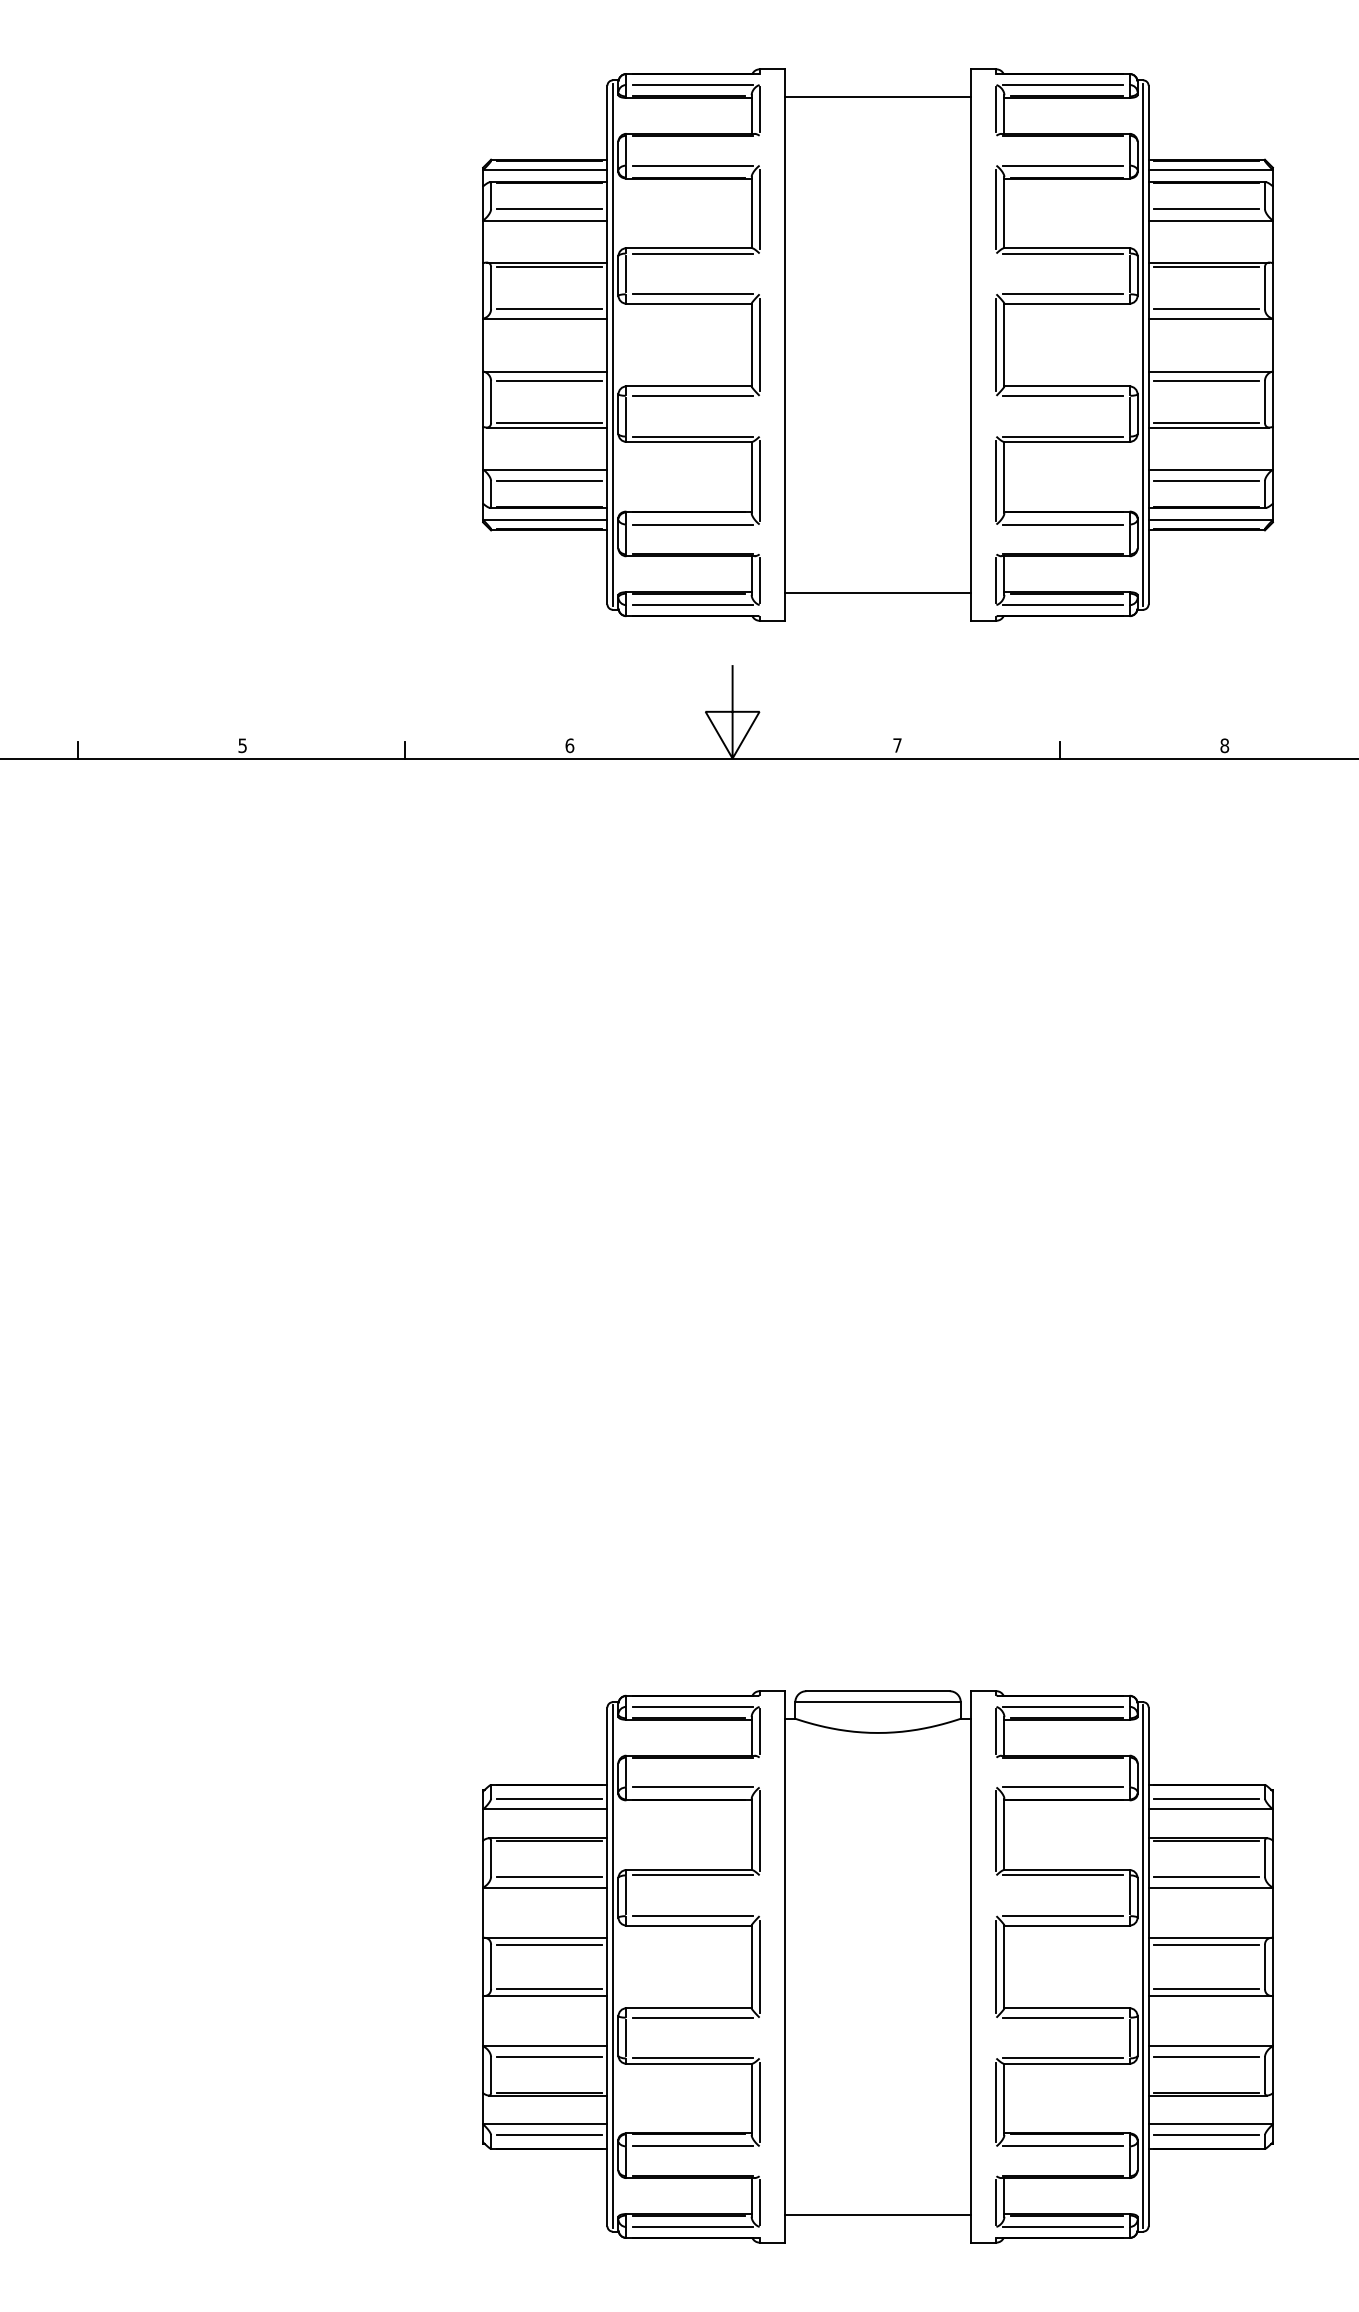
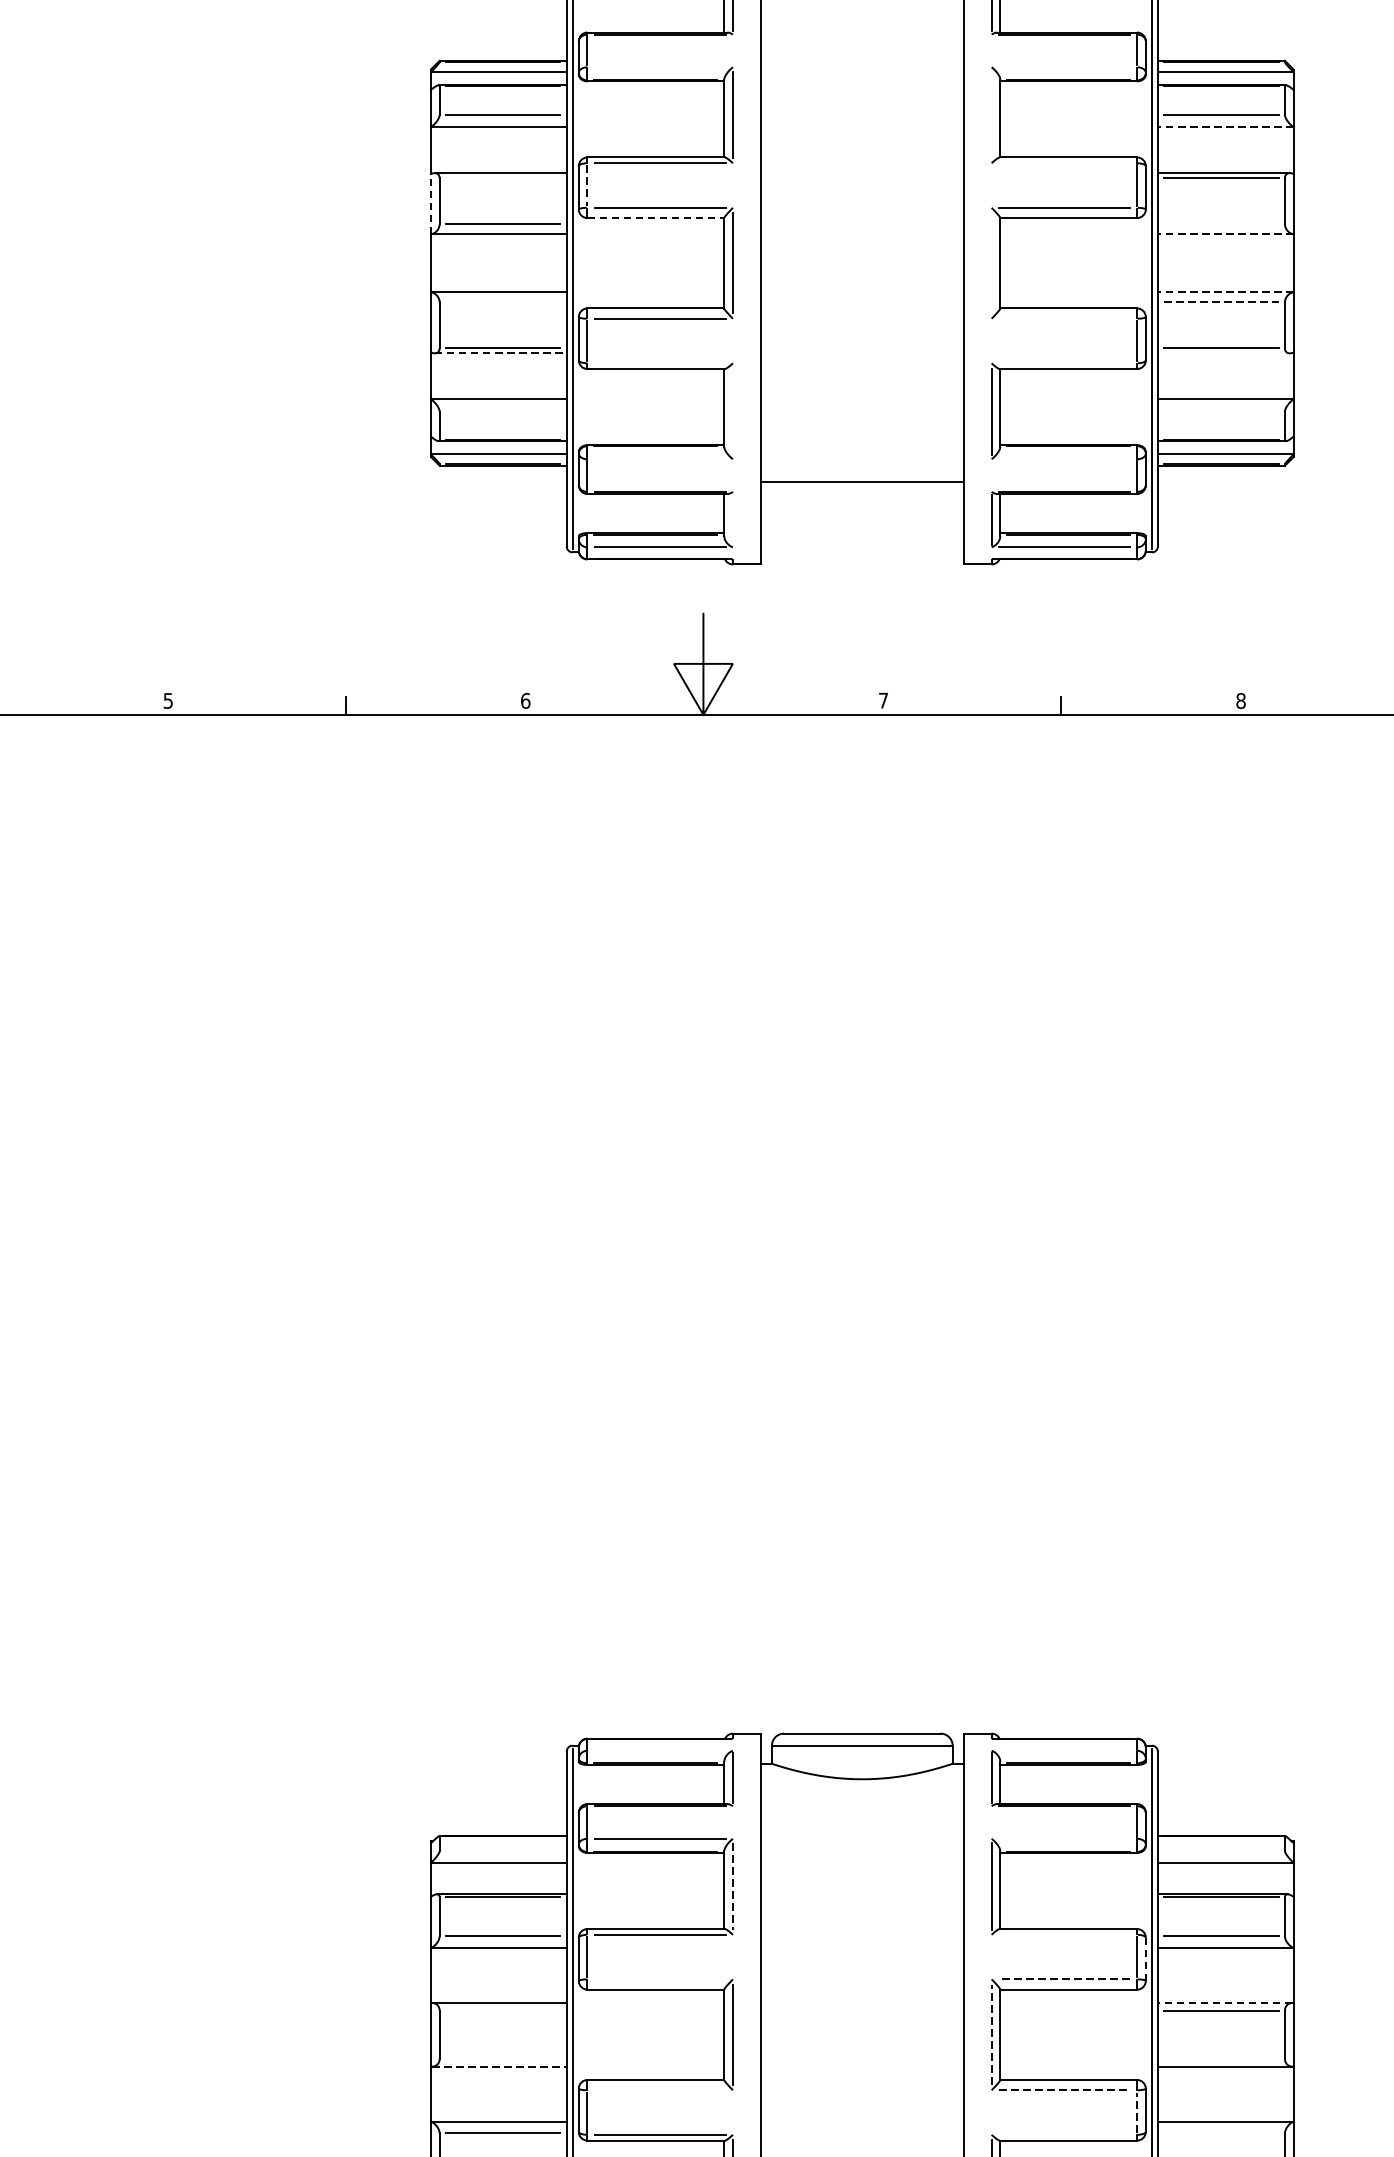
line: (692, 165) -> (659, 67), removed
line: (1062, 165) -> (1063, 67), removed
line: (996, 208) -> (991, 114), removed
line: (1210, 220) -> (1225, 127), solid -> dashed
line: (1062, 253) -> (1063, 163), removed
line: (548, 267) -> (502, 178), removed
line: (626, 274) -> (587, 186), solid -> dashed
line: (483, 290) -> (431, 203), solid -> dashed
line: (689, 303) -> (656, 217), solid -> dashed
line: (1206, 309) -> (1221, 224), removed
line: (1210, 318) -> (1225, 234), solid -> dashed
line: (996, 344) -> (991, 262), removed
line: (1210, 371) -> (1225, 292), solid -> dashed
line: (548, 380) -> (502, 301), removed
line: (1207, 380) -> (1222, 301), solid -> dashed
line: (1062, 395) -> (1063, 318), removed
line: (547, 427) -> (501, 353), solid -> dashed
line: (1208, 427) -> (1223, 353), removed
line: (692, 436) -> (659, 363), removed
line: (1062, 436) -> (1063, 363), removed
line: (548, 480) -> (502, 411), removed
line: (759, 480) -> (732, 411), removed
line: (1206, 480) -> (1221, 411), removed
line: (692, 524) -> (659, 459), removed
line: (1062, 524) -> (1063, 459), removed
line: (759, 580) -> (732, 520), removed
line: (878, 593) -> (862, 482), moved
line: (692, 1706) -> (659, 1750), removed
line: (1062, 1706) -> (1063, 1750), removed
line: (1062, 1787) -> (1063, 1838), removed
line: (548, 1798) -> (502, 1850), removed
line: (1206, 1798) -> (1221, 1850), removed
line: (759, 1830) -> (732, 1885), solid -> dashed
line: (1062, 1875) -> (1063, 1934), removed
line: (1137, 1897) -> (1145, 1958), solid -> dashed
line: (692, 1916) -> (659, 1979), removed
line: (1063, 1916) -> (1064, 1979), solid -> dashed
line: (1210, 1937) -> (1225, 2002), solid -> dashed
line: (548, 1944) -> (502, 2010), removed
line: (996, 1966) -> (991, 2034), solid -> dashed
line: (548, 1989) -> (502, 2059), removed
line: (1206, 1989) -> (1221, 2059), removed
line: (545, 1996) -> (499, 2067), solid -> dashed
line: (692, 2017) -> (659, 2090), removed
line: (1063, 2017) -> (1064, 2090), solid -> dashed
line: (1129, 2037) -> (1136, 2111), solid -> dashed
line: (1206, 2057) -> (1221, 2133), removed
line: (1062, 2058) -> (1063, 2134), removed

